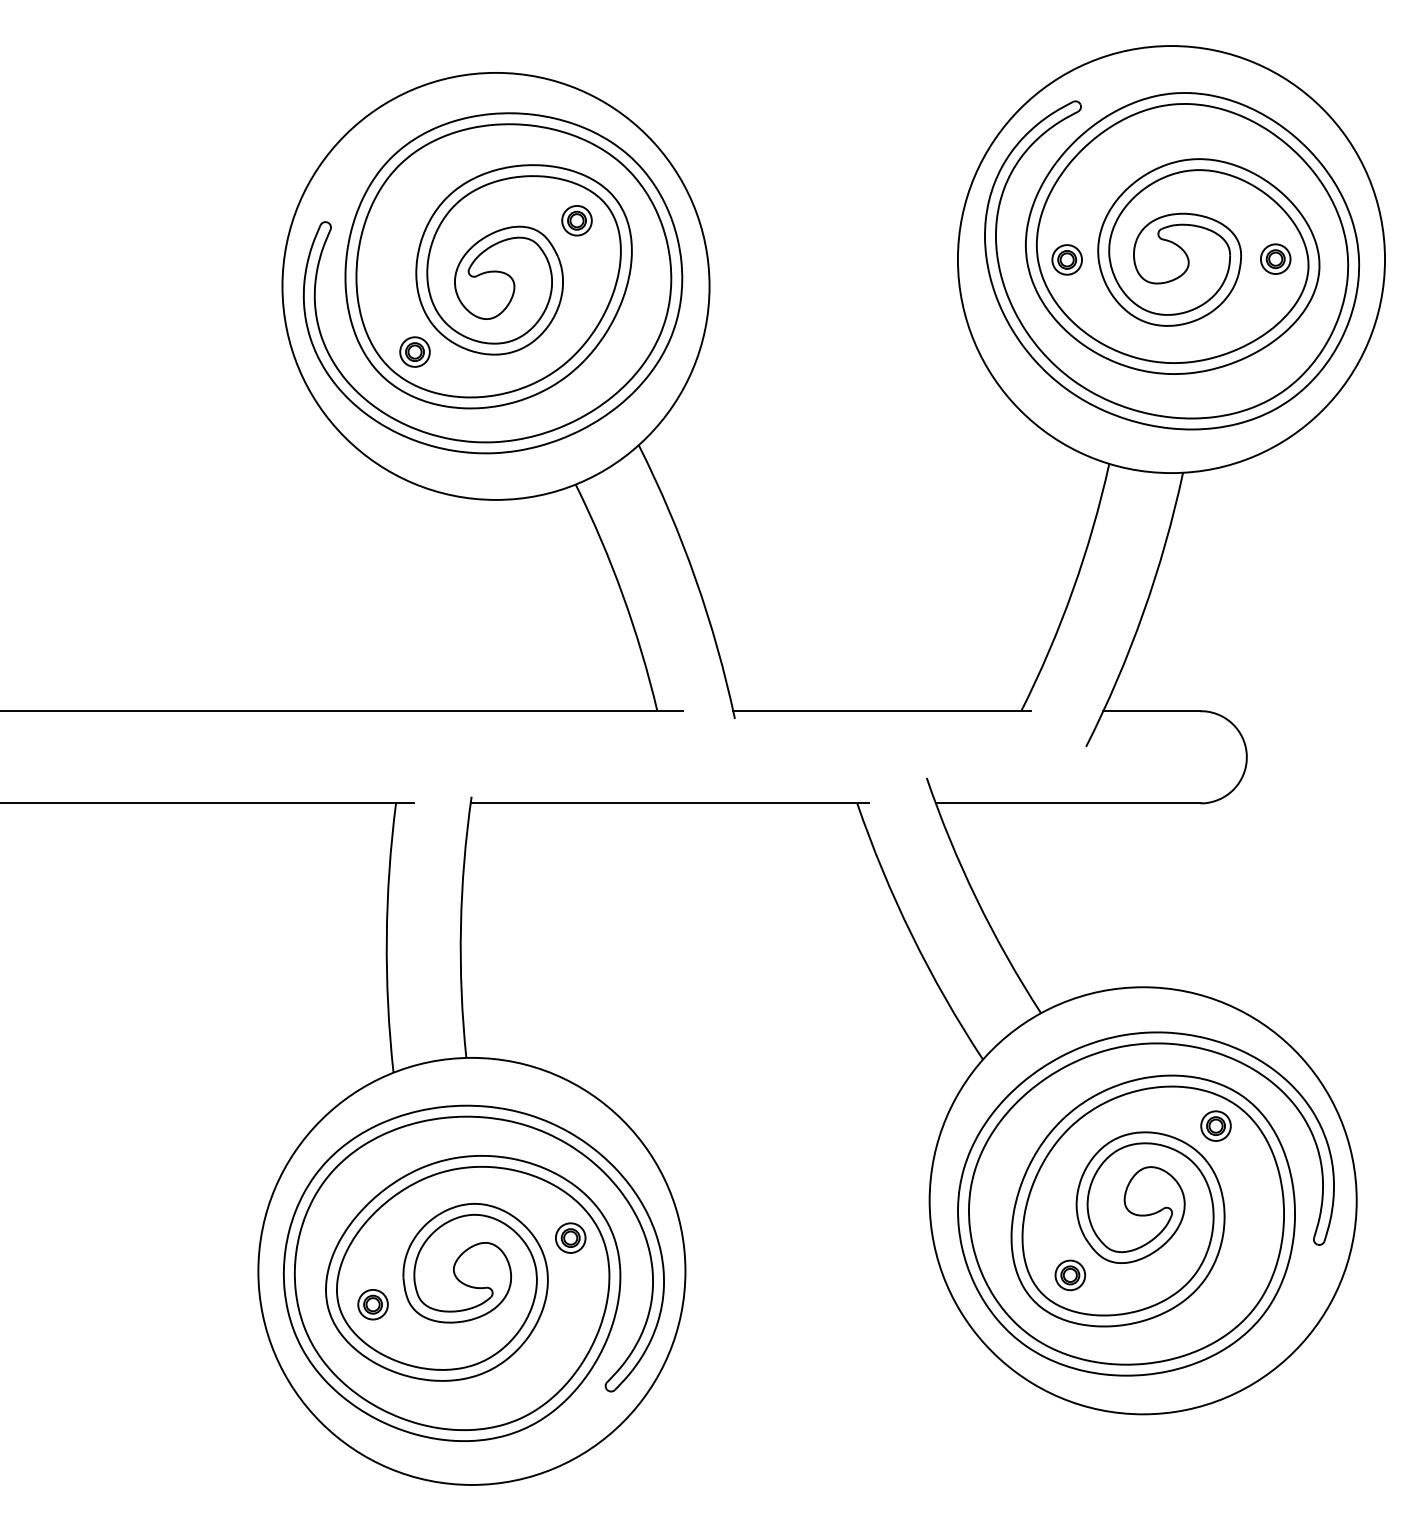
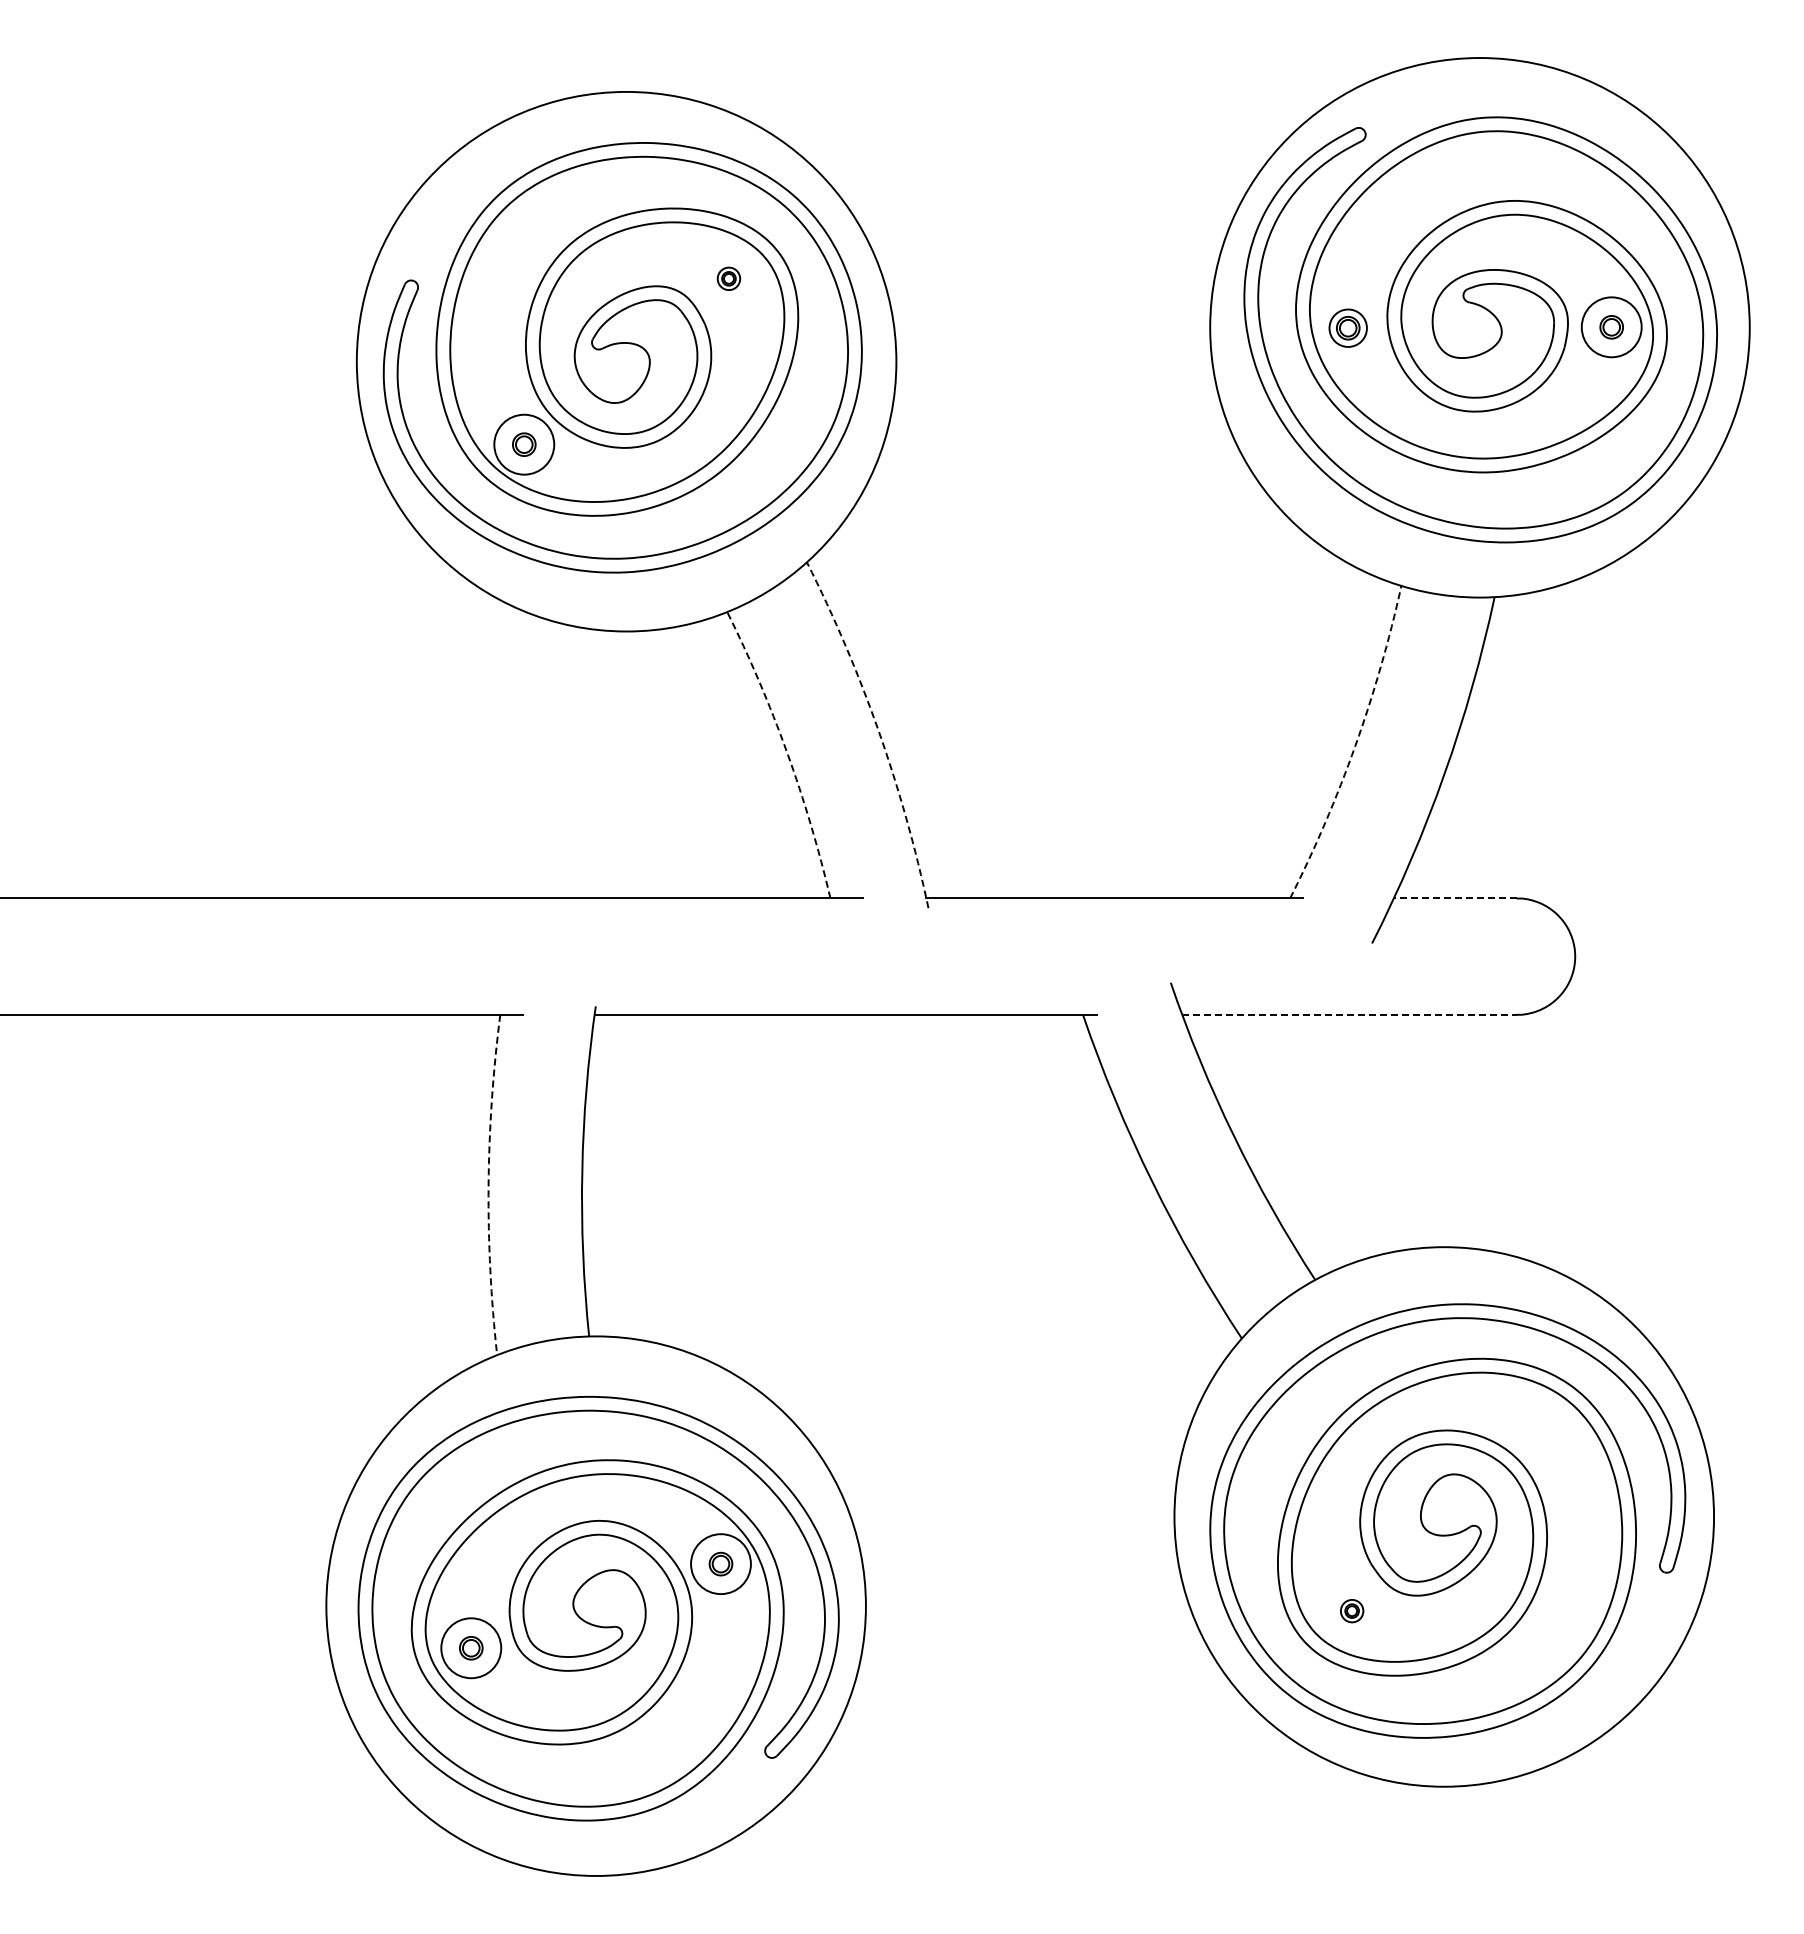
part: (576, 220) -> (728, 278), size x0.6
circle: (1275, 259) -> (1611, 327), size x1.6
circle: (415, 351) -> (524, 444), size x1.6
arc: (695, 579) -> (878, 731), solid -> dashed
arc: (1072, 590) -> (1355, 745), solid -> dashed
arc: (623, 595) -> (787, 752), solid -> dashed
line: (1152, 711) -> (1455, 898), solid -> dashed
line: (1068, 803) -> (1350, 1014), solid -> dashed
arc: (386, 937) -> (488, 1184), solid -> dashed
part: (1215, 1126) -> (1535, 1422), removed
circle: (570, 1237) -> (720, 1563), size x1.6
part: (1069, 1274) -> (1351, 1610), size x0.6
circle: (373, 1304) -> (471, 1647), size x1.6

